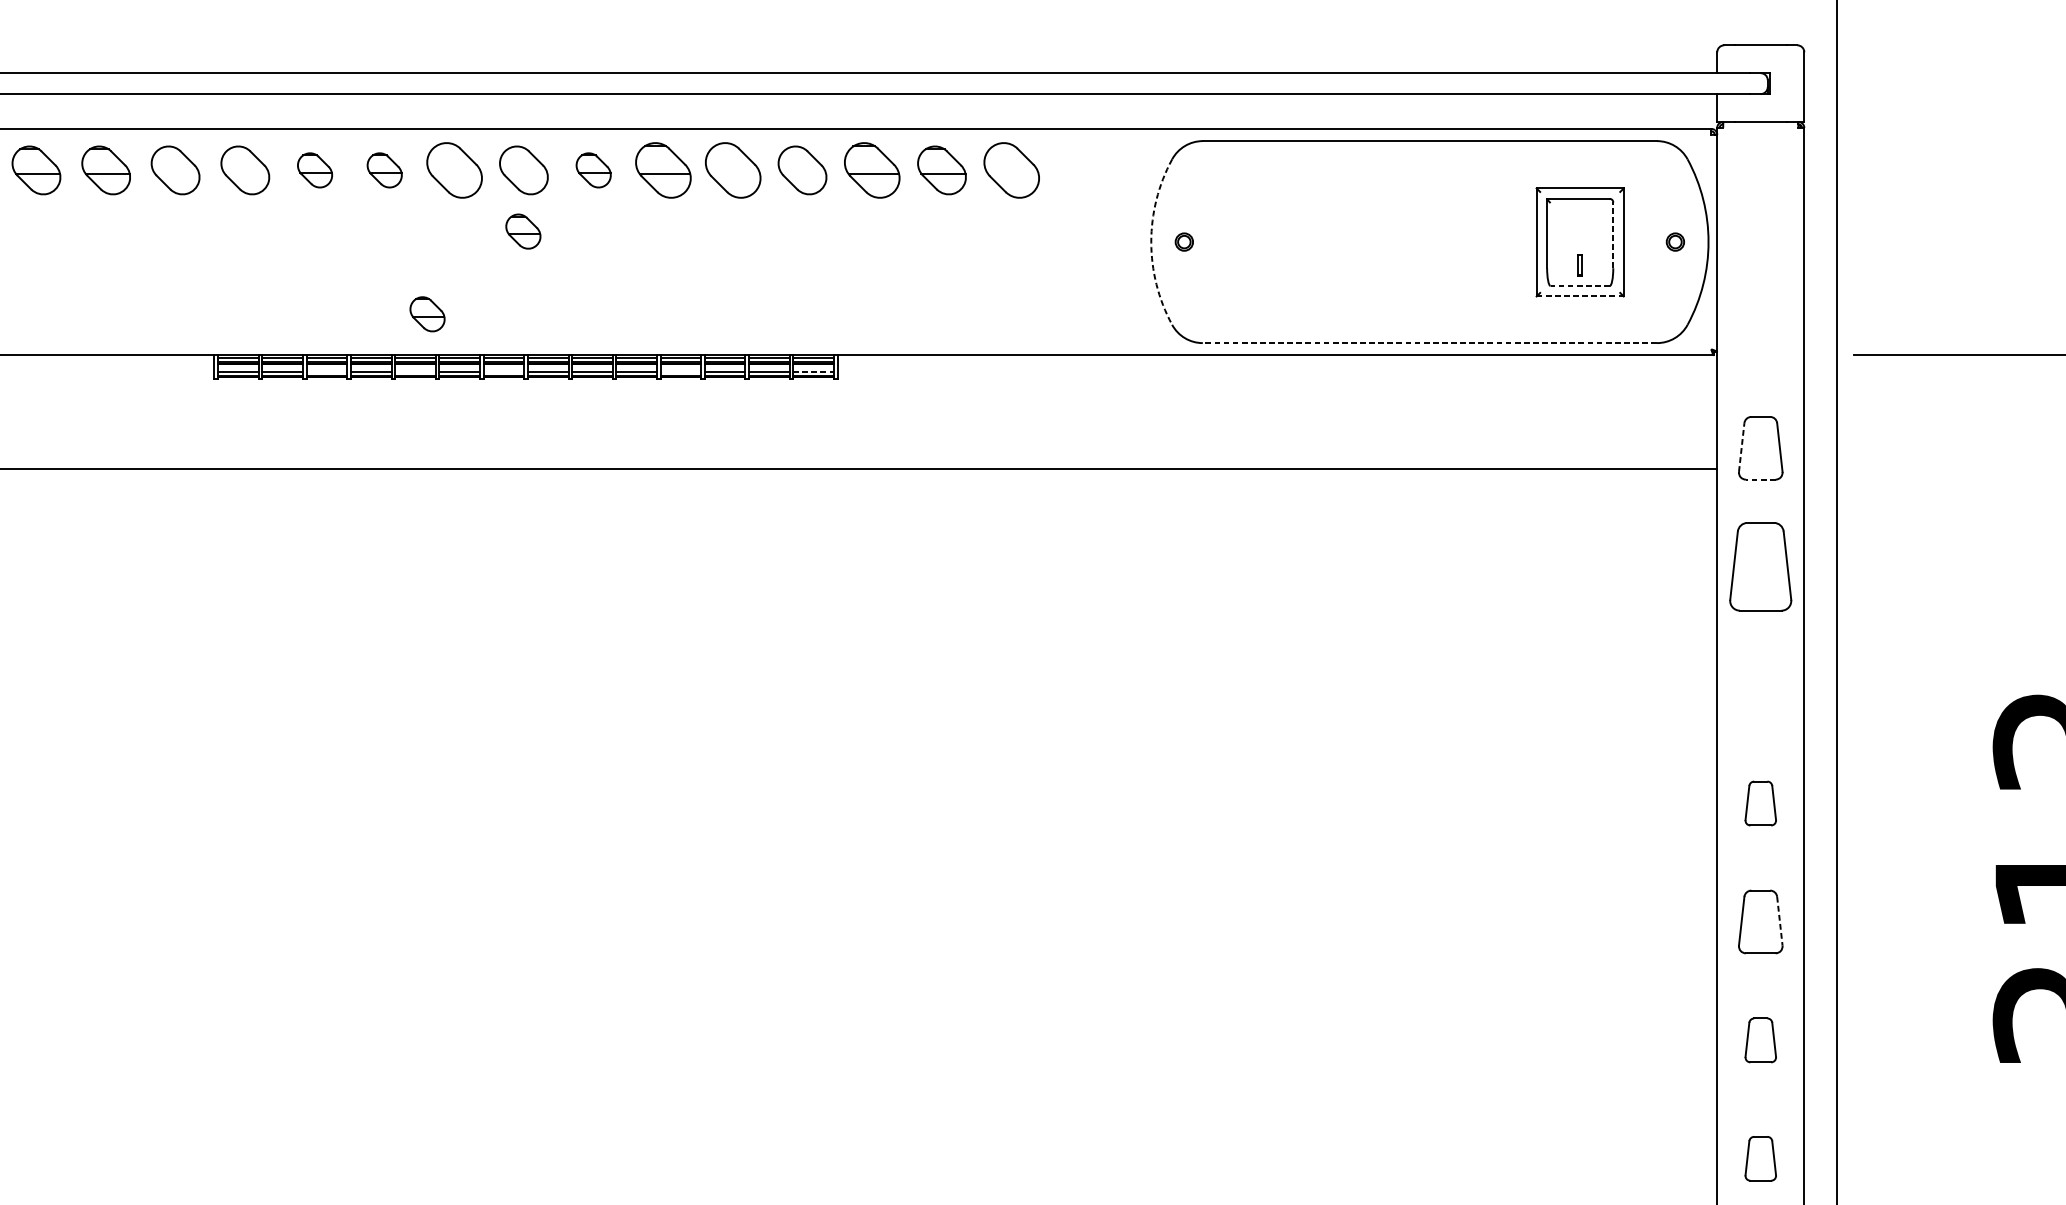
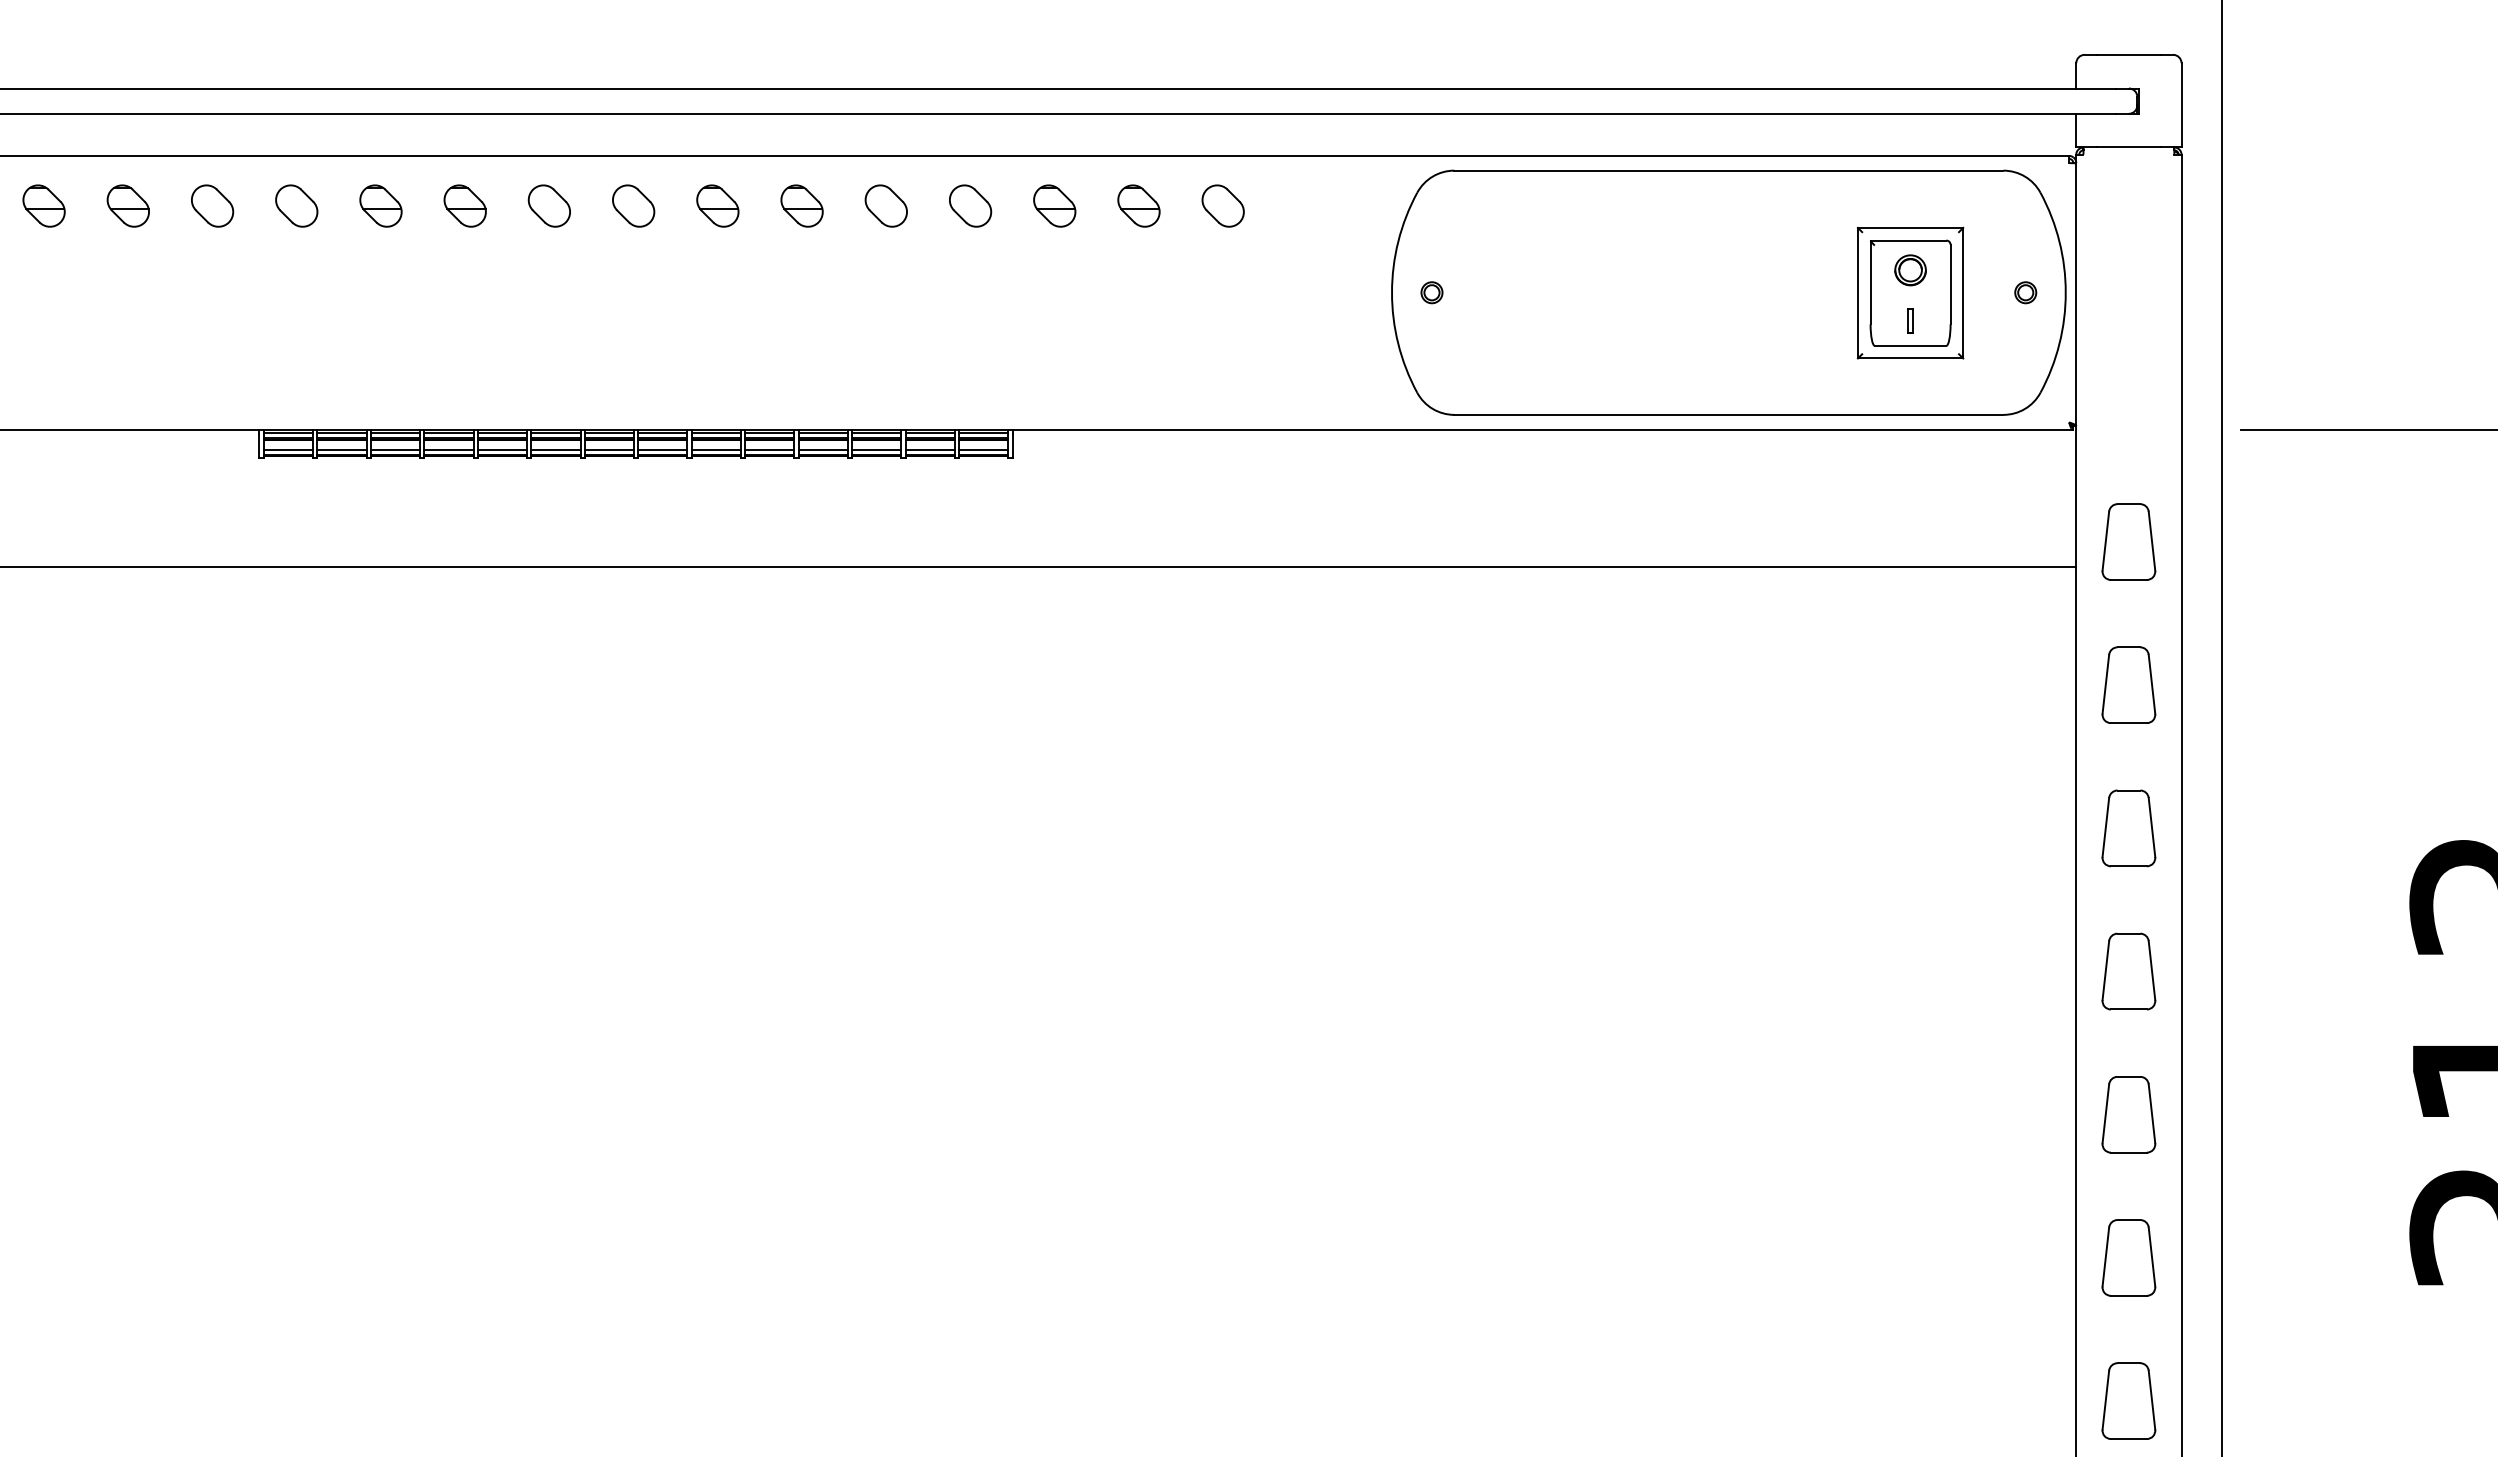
part: (35, 169) -> (43, 205), size x0.71
part: (105, 169) -> (127, 205), size x0.71
part: (175, 169) -> (212, 205), size x0.71
part: (245, 169) -> (296, 205), size x0.71
part: (453, 169) -> (548, 205), size x0.62
part: (523, 169) -> (633, 205), size x0.71
part: (662, 169) -> (801, 205), size x0.62
part: (732, 169) -> (885, 205), size x0.62
part: (802, 169) -> (970, 205), size x0.71
part: (872, 169) -> (1054, 205), size x0.62
part: (941, 169) -> (1138, 205), size x0.71
part: (1011, 169) -> (1222, 205), size x0.62
part: (1580, 223) -> (1910, 270), added
part: (523, 231) -> (632, 279), removed
line: (1613, 235) -> (1950, 284), dashed -> solid
arc: (1151, 241) -> (1392, 292), dashed -> solid
line: (1580, 285) -> (1910, 345), dashed -> solid
line: (1580, 296) -> (1910, 358), dashed -> solid
part: (427, 313) -> (516, 379), removed
line: (1429, 342) -> (1728, 414), dashed -> solid
line: (327, 372) -> (395, 450), added
line: (415, 372) -> (502, 450), added
line: (503, 372) -> (608, 450), added
line: (680, 372) -> (822, 450), added
line: (813, 372) -> (983, 450), dashed -> solid
line: (1741, 447) -> (2105, 541), dashed -> solid
line: (1760, 479) -> (2128, 579), dashed -> solid
part: (1760, 566) -> (2128, 684), size x0.71
part: (1760, 685) -> (2128, 828), added
part: (1760, 803) -> (2128, 971), size x1.43
line: (1779, 920) -> (2151, 1113), dashed -> solid
part: (1760, 1040) -> (2128, 1257), size x1.43
part: (1760, 1158) -> (2128, 1400), size x1.43

